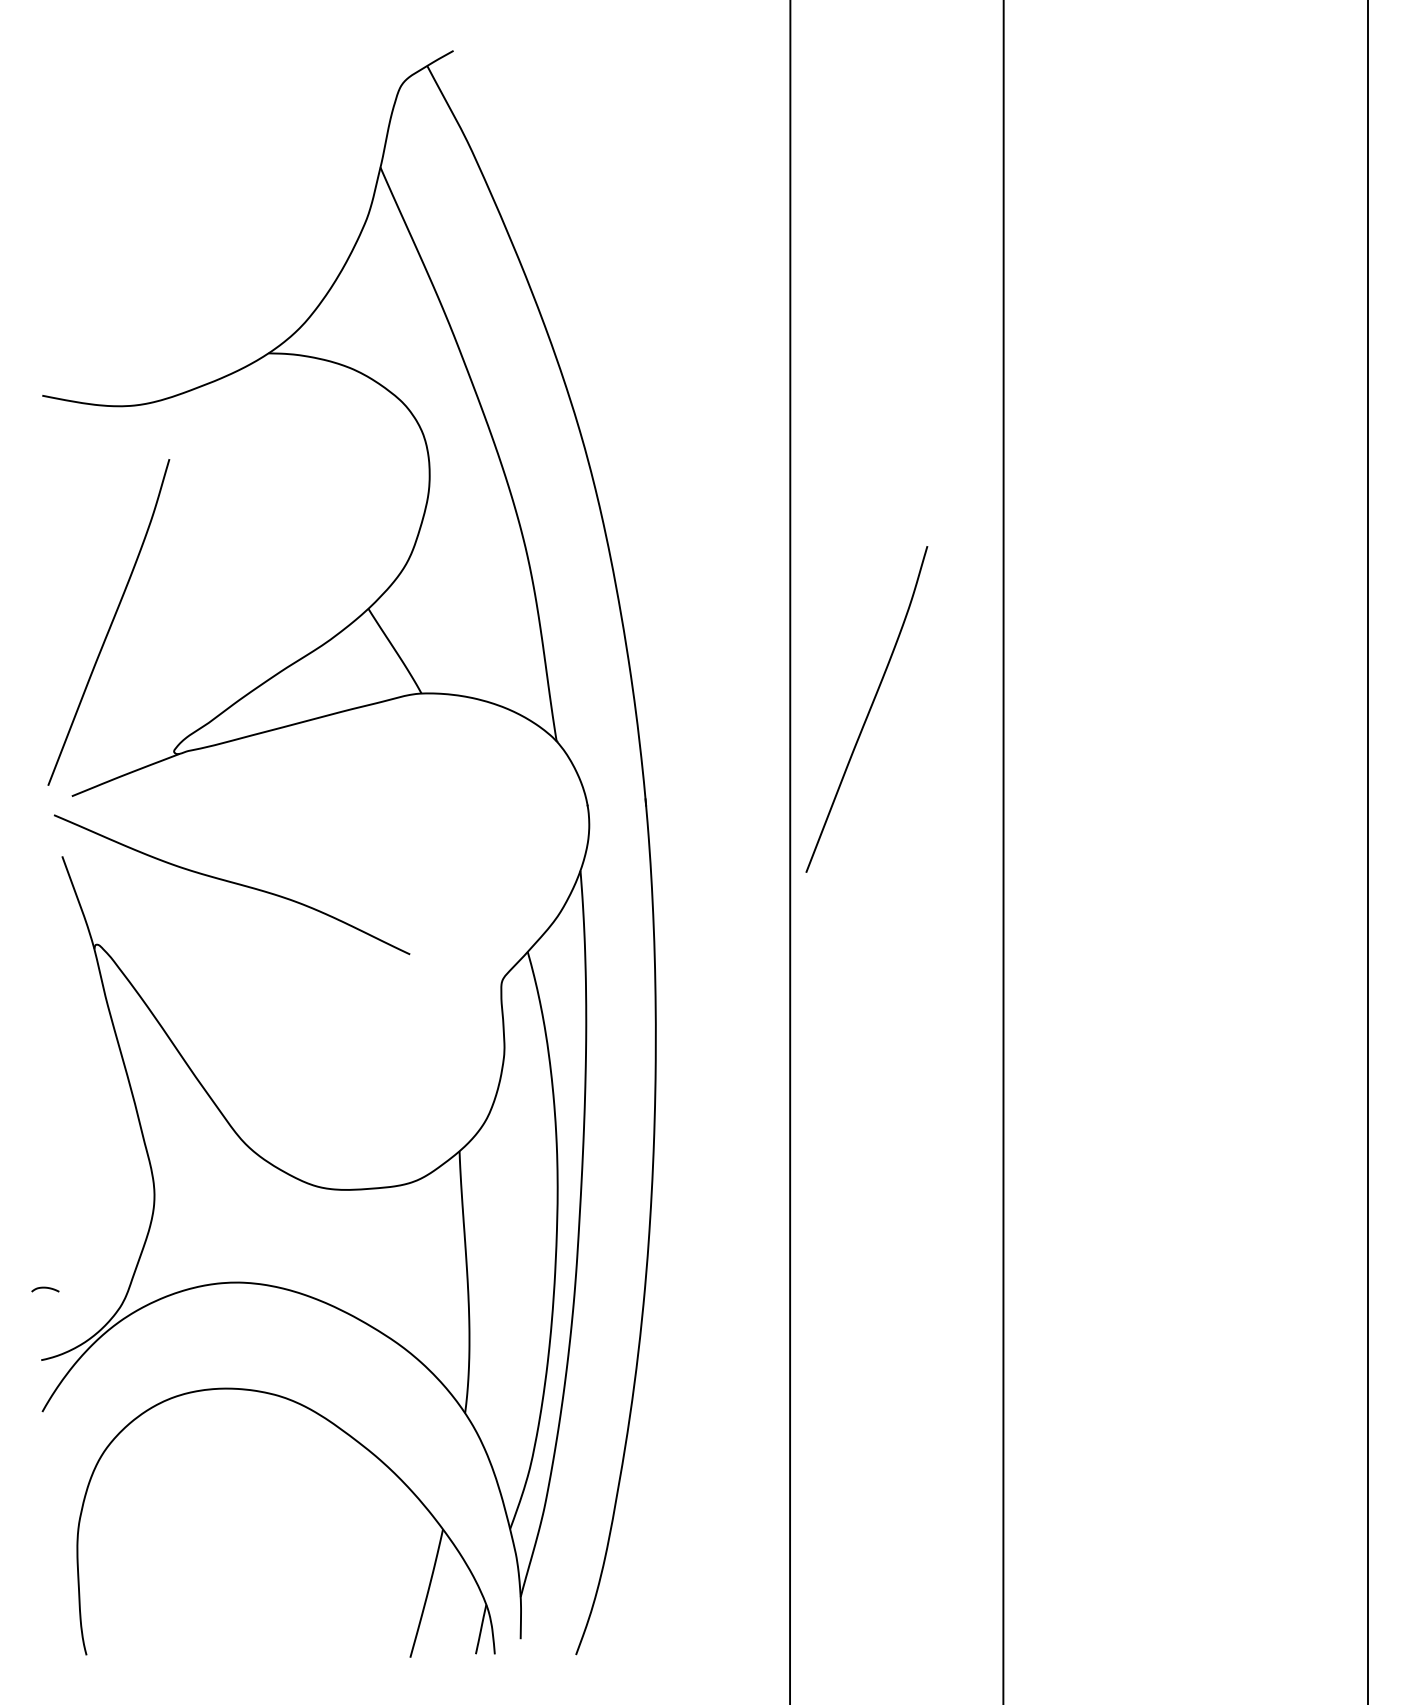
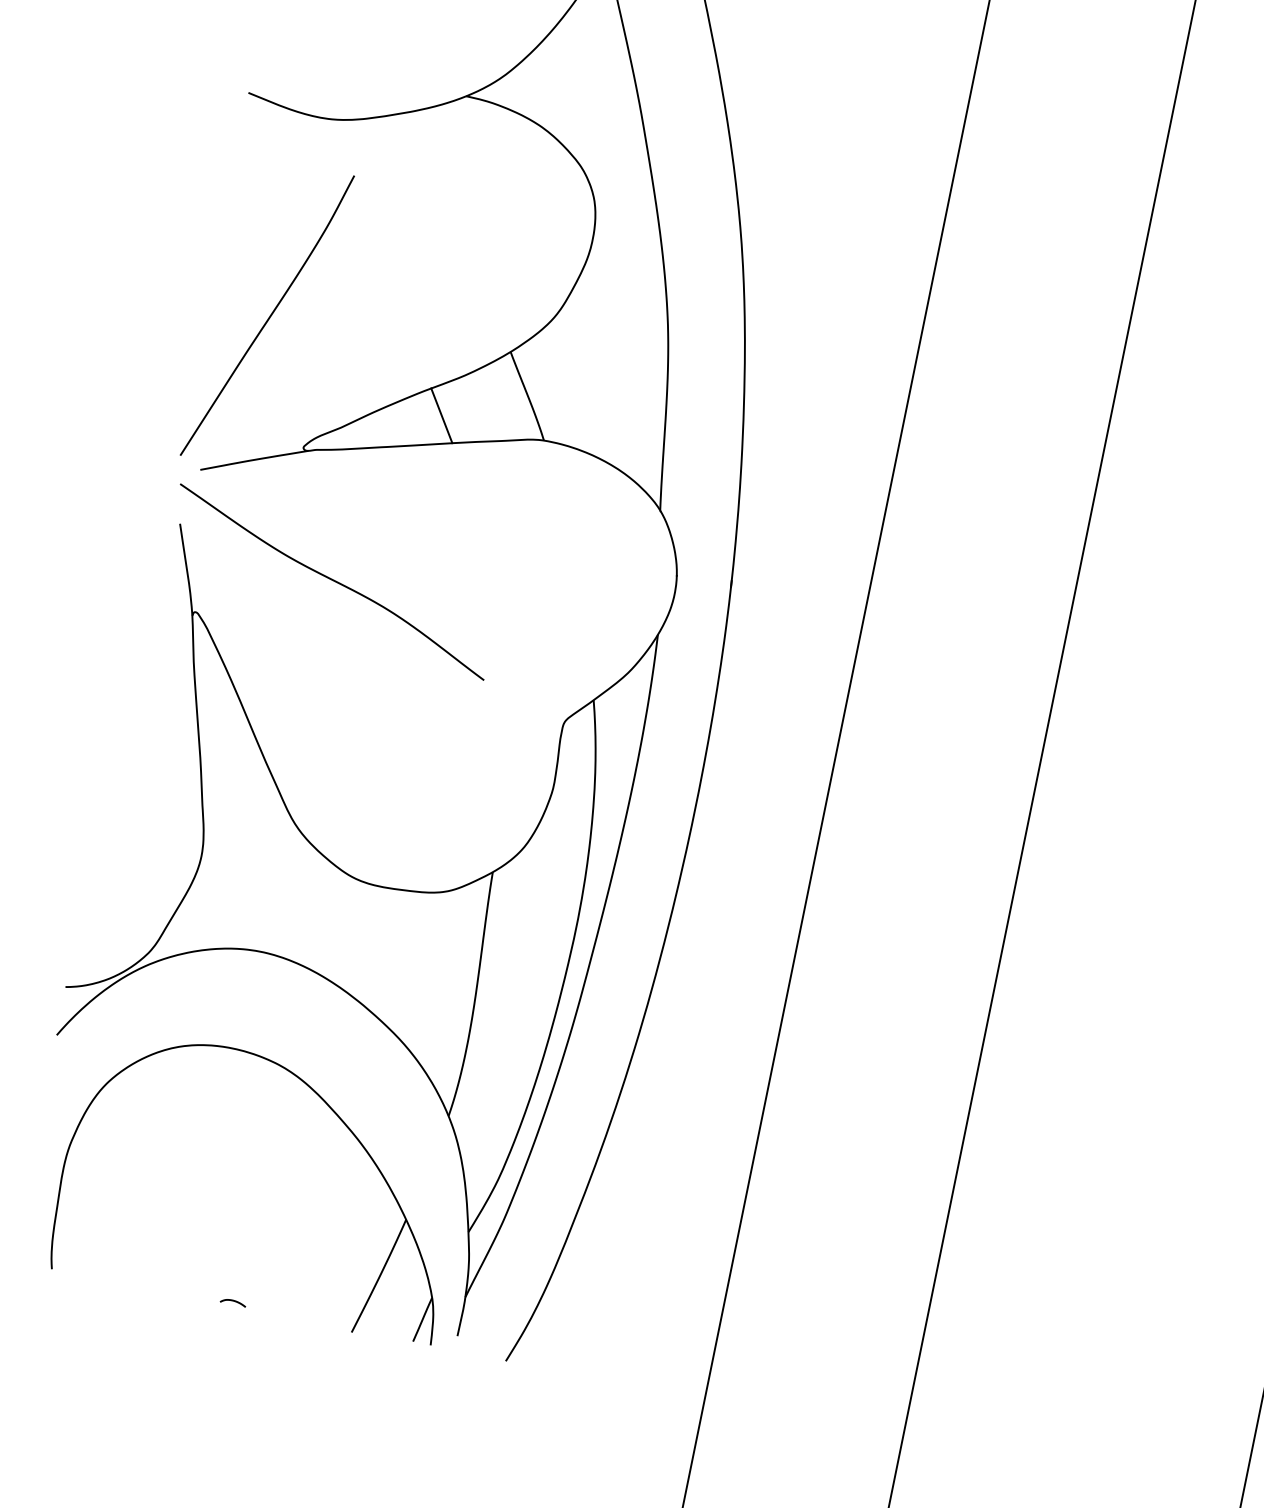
line: (310, 689) -> (441, 415), added
curve: (868, 710) -> (955, 540), removed
curve: (45, 1288) -> (233, 1301), moved

